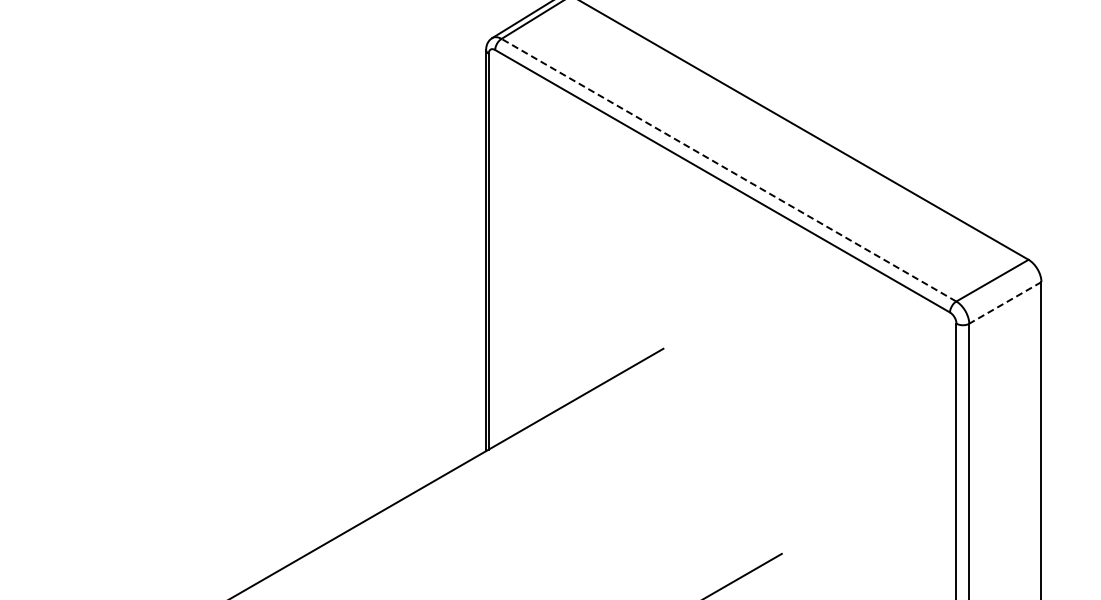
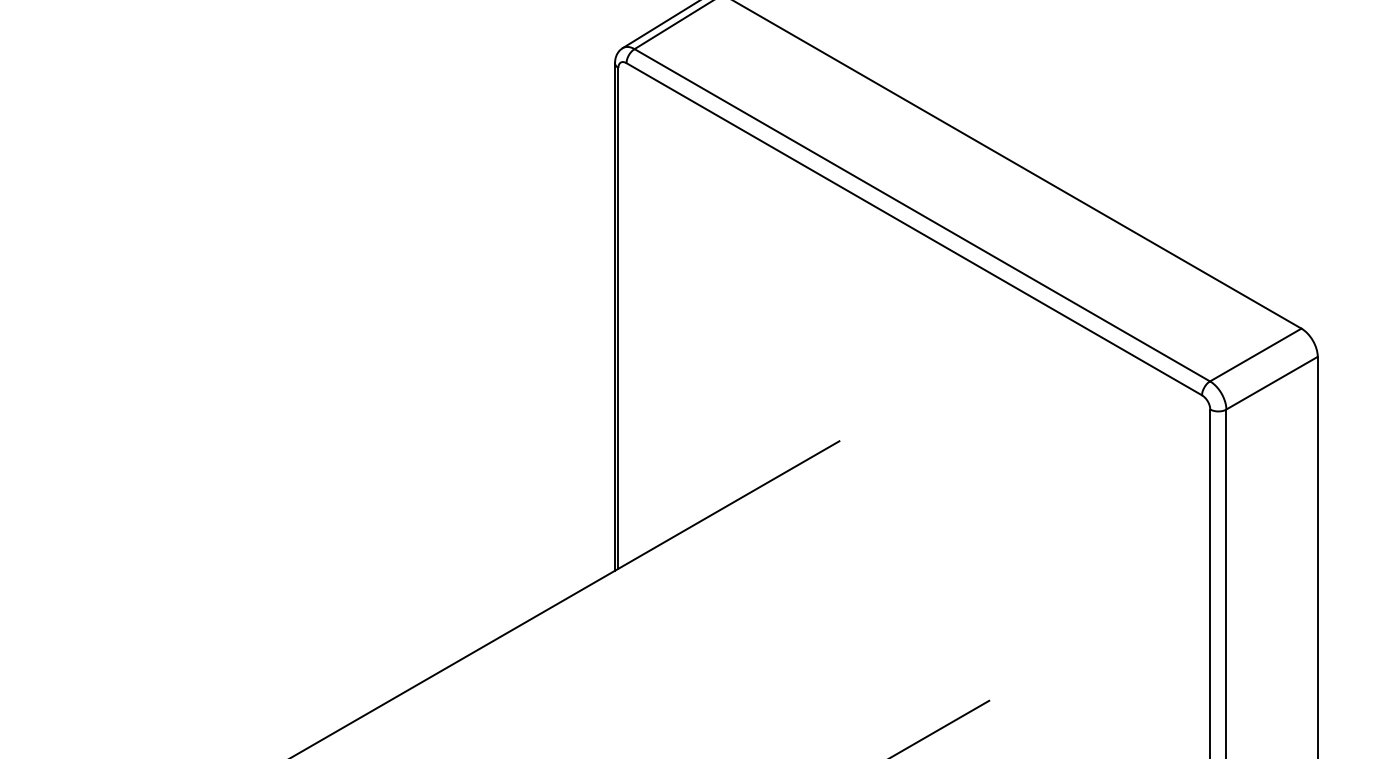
line: (728, 170) -> (921, 215), dashed -> solid
line: (1005, 302) -> (1272, 382), dashed -> solid

